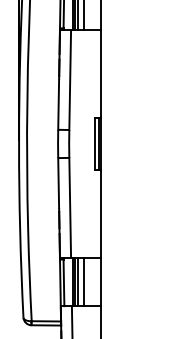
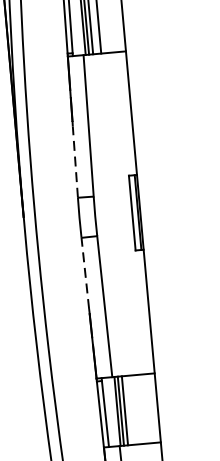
line: (58, 104) -> (75, 161), solid -> dashed
line: (58, 182) -> (84, 272), solid -> dashed
line: (83, 281) -> (132, 409), removed

